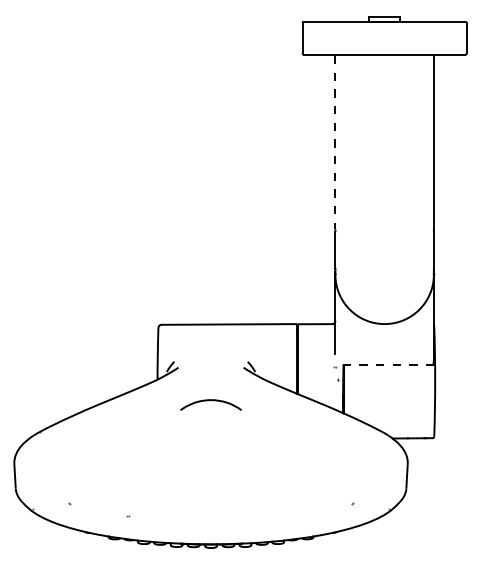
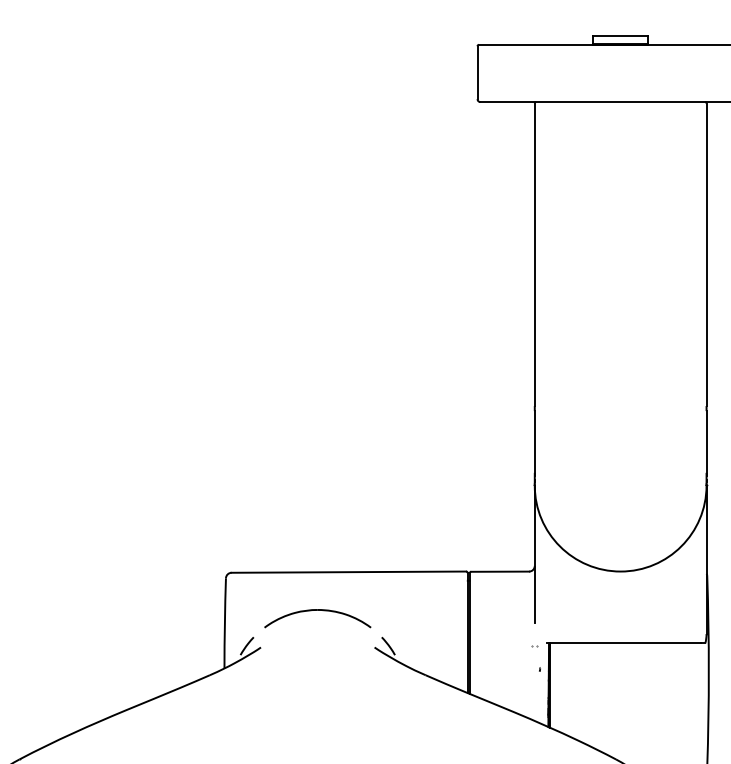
line: (335, 142) -> (534, 254), dashed -> solid
line: (386, 365) -> (623, 643), dashed -> solid
part: (210, 404) -> (316, 617), moved

